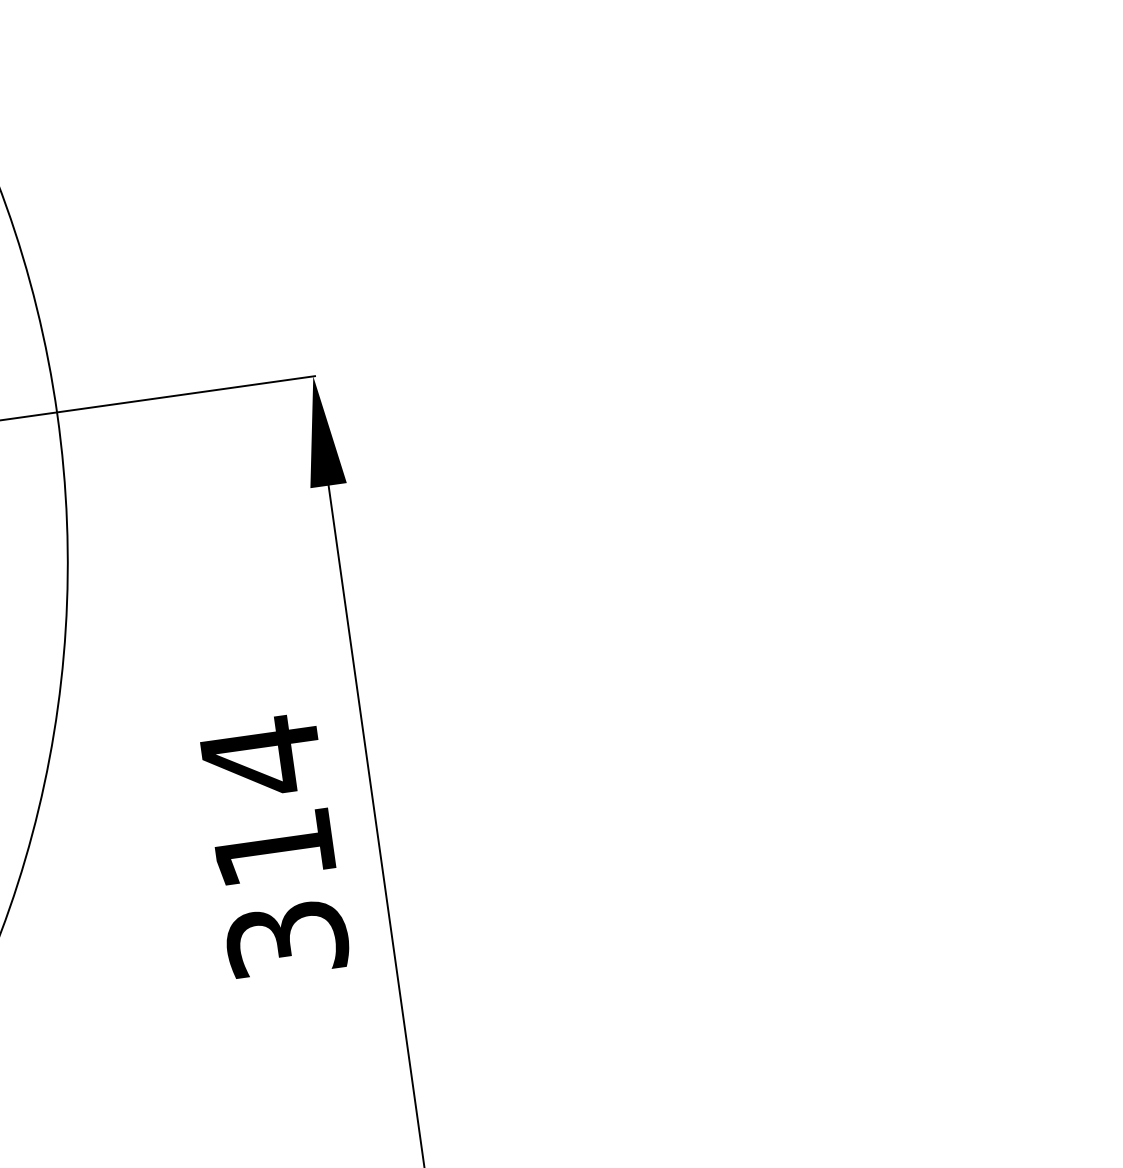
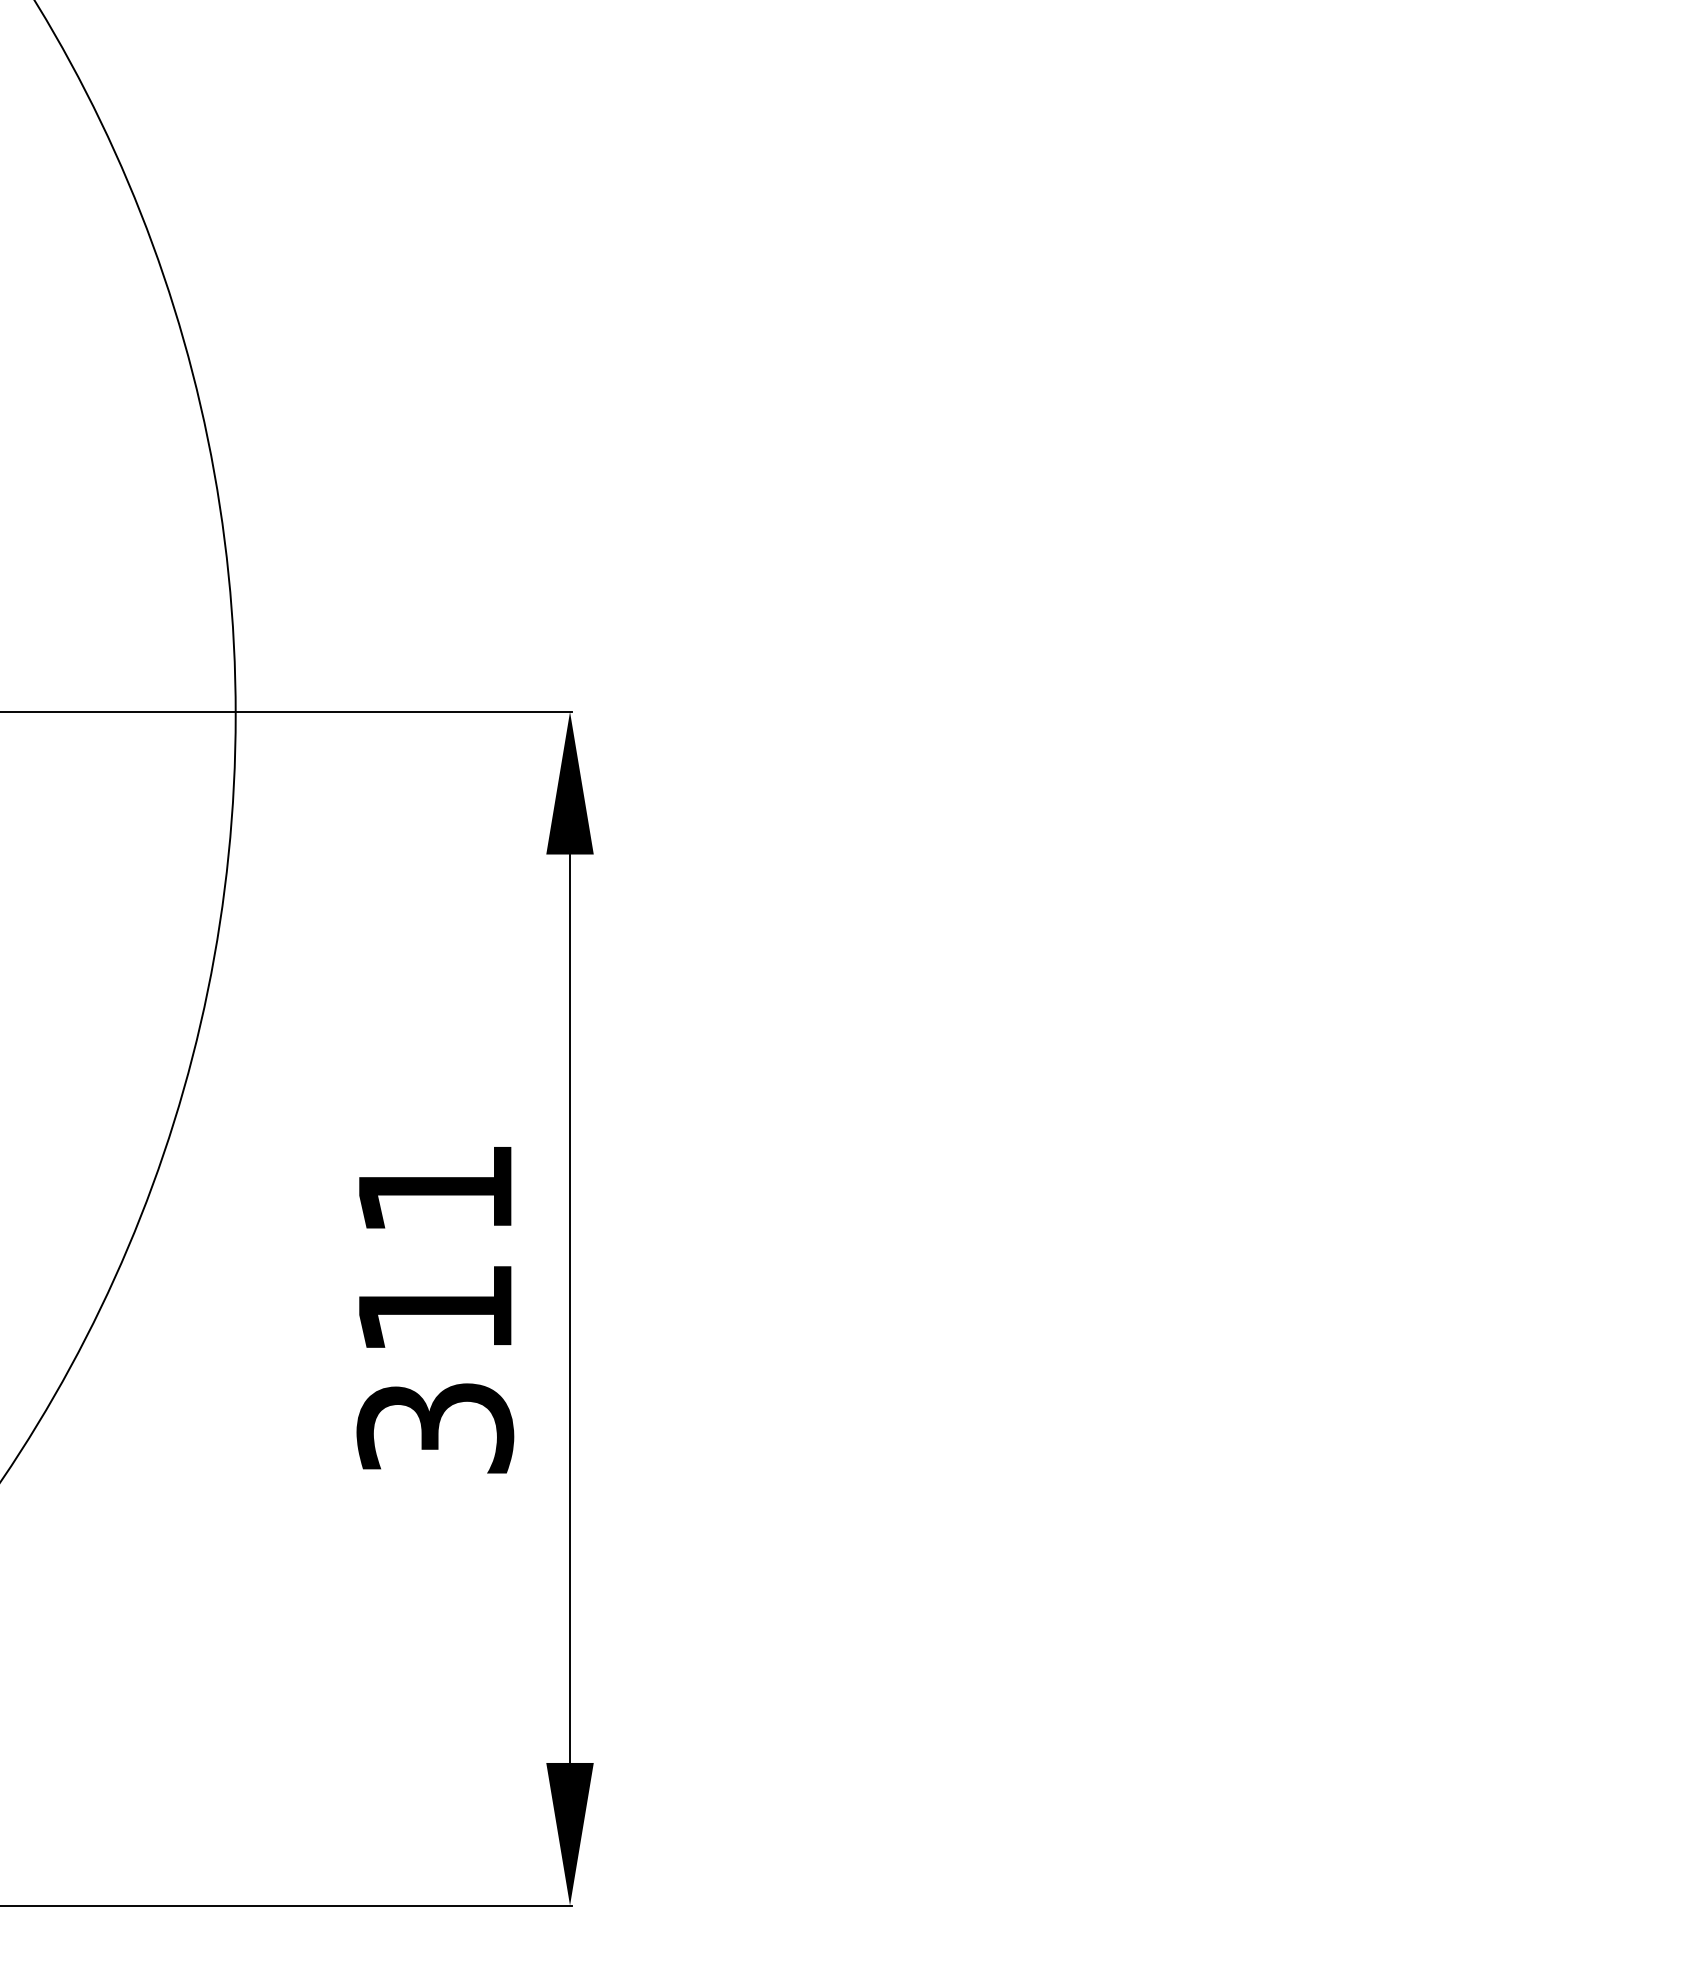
text: (261, 756) -> (435, 1189), 314 -> 311

